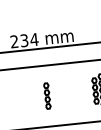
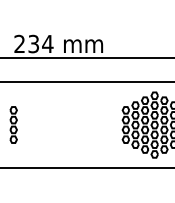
part: (47, 95) -> (13, 124), moved

